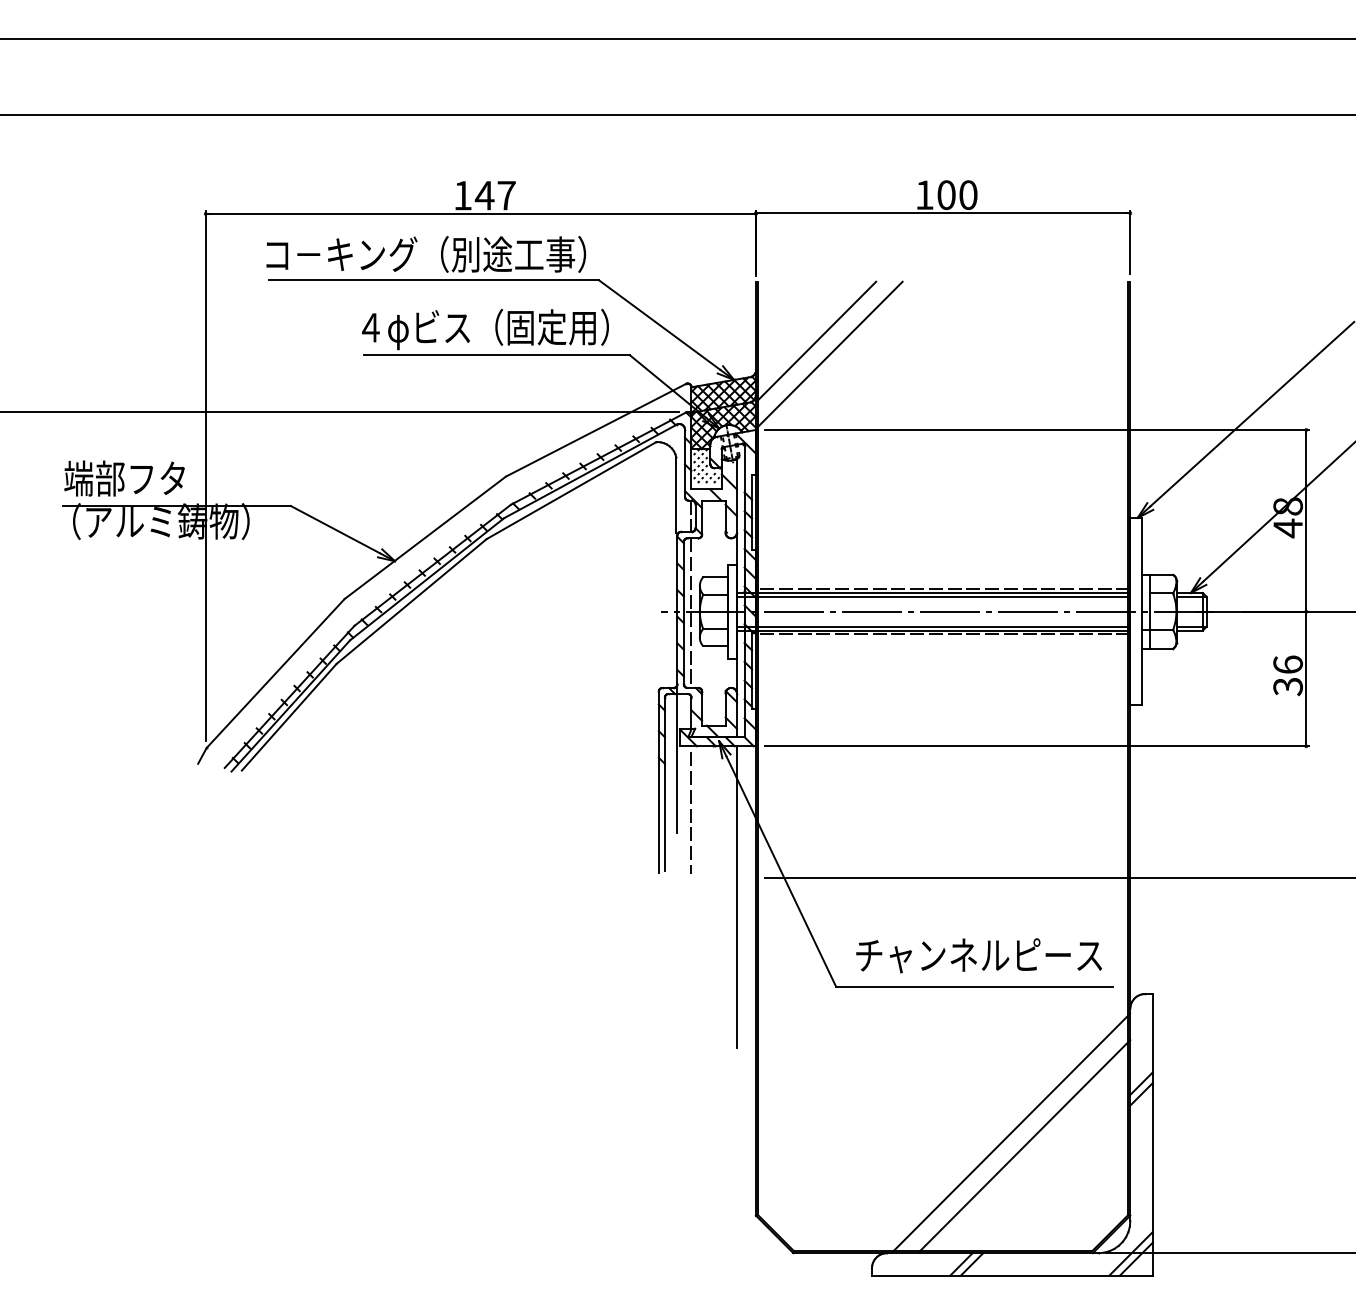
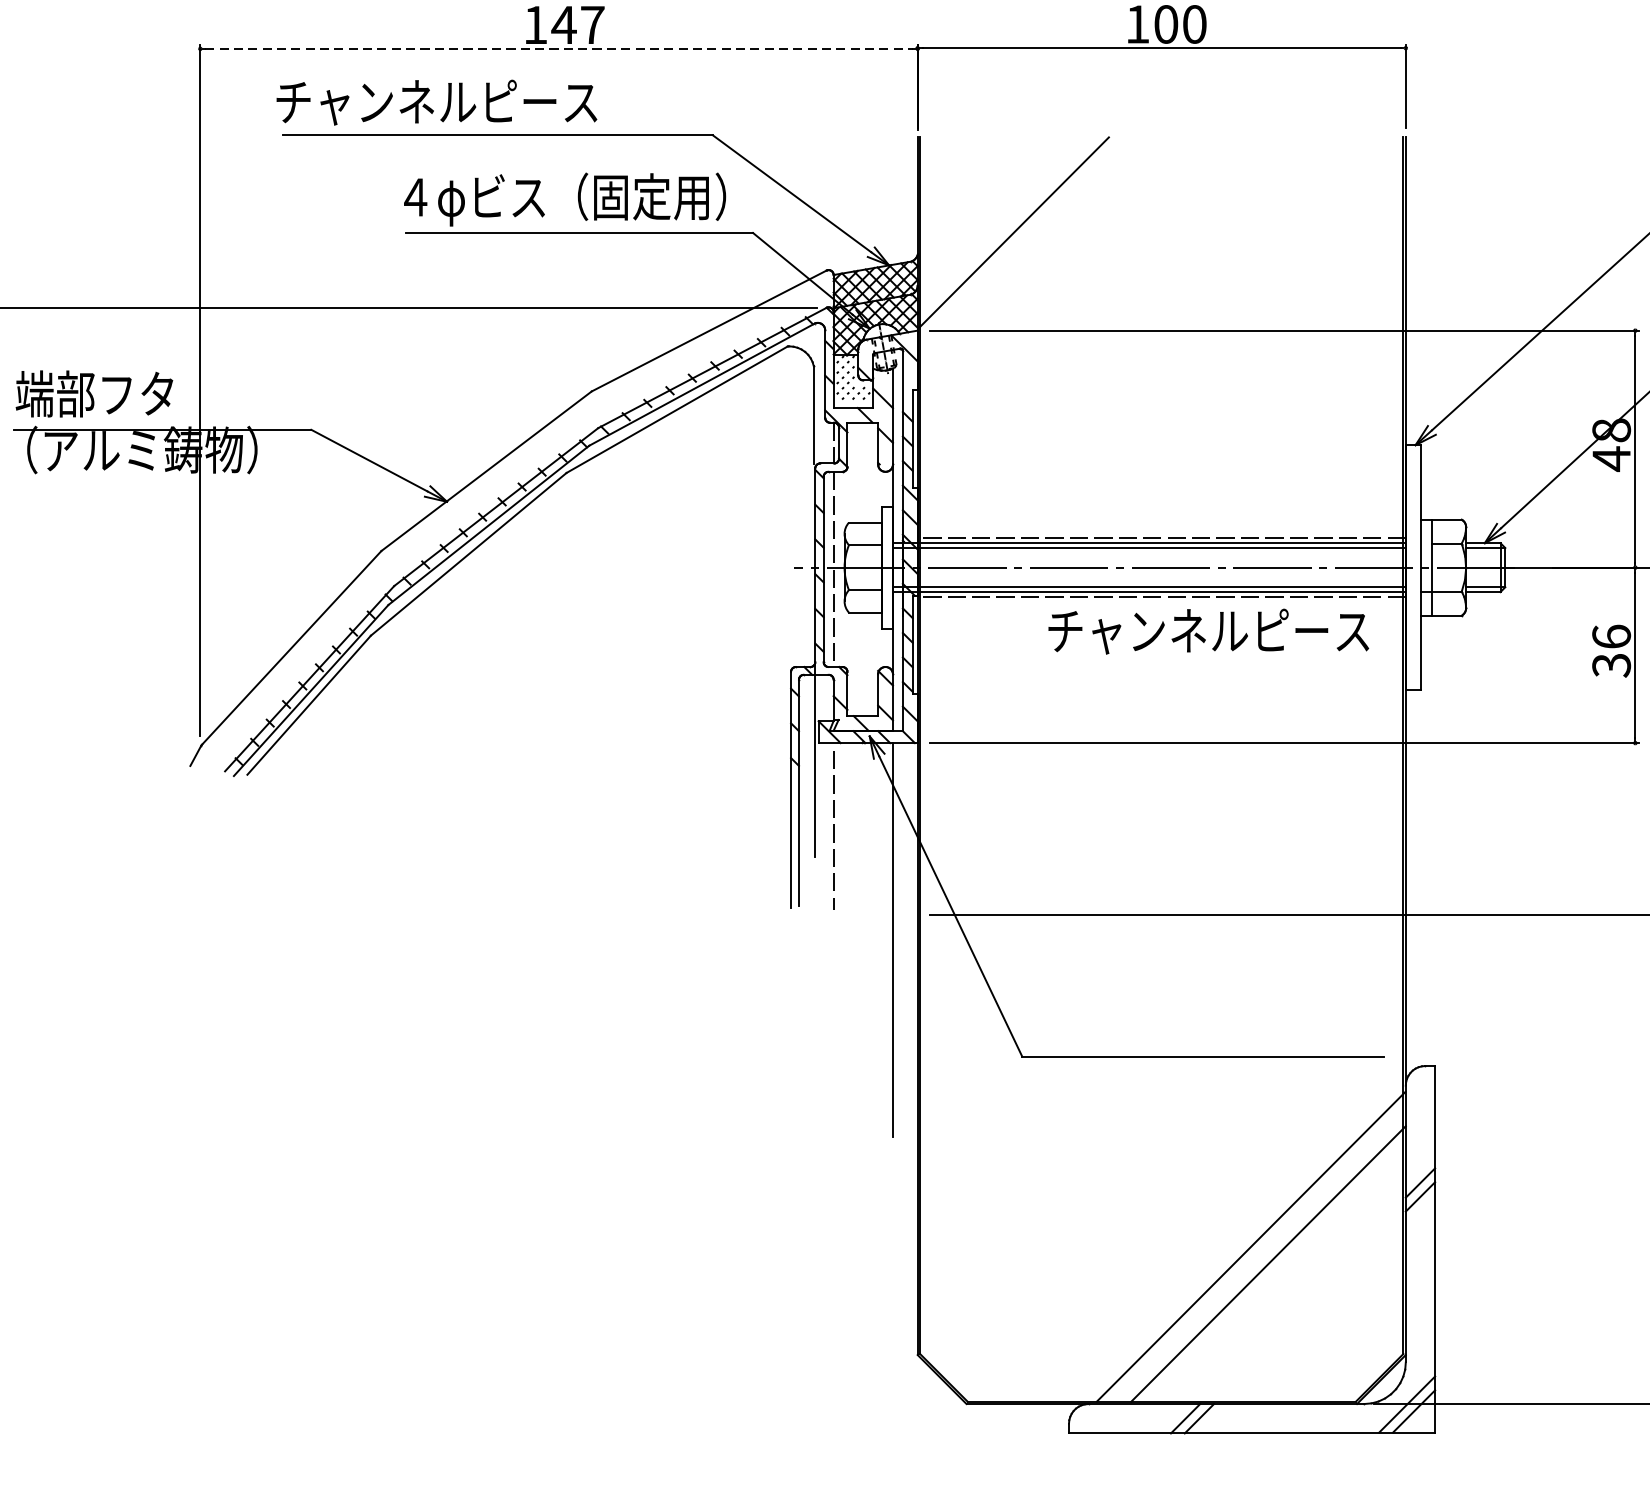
line: (481, 213) -> (559, 48), solid -> dashed
text: (425, 254) -> (486, 101), コ－キング（別途工事） -> チャンネルピース
line: (816, 340) -> (996, 213), removed
text: (978, 955) -> (1207, 631), moved

